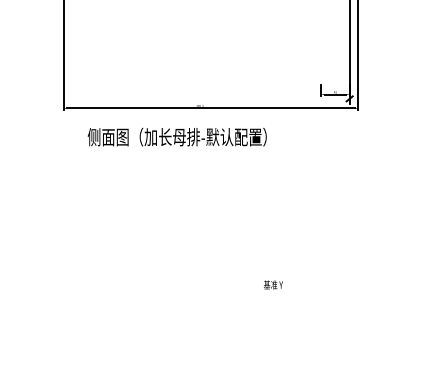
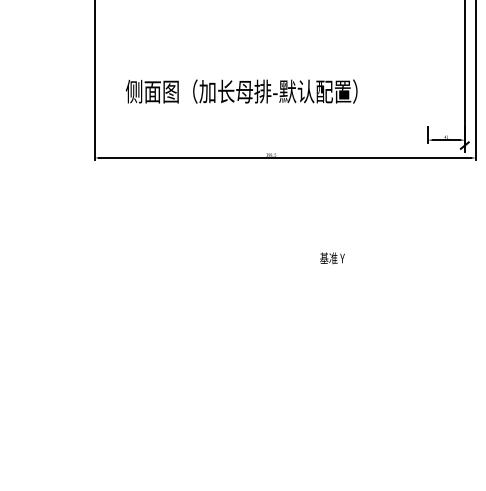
text: (176, 136) -> (240, 90), moved
text: (273, 284) -> (332, 257), moved

